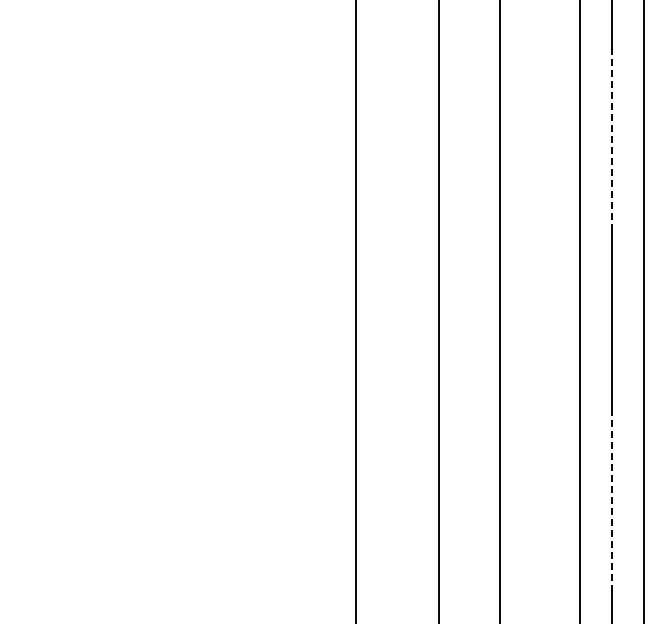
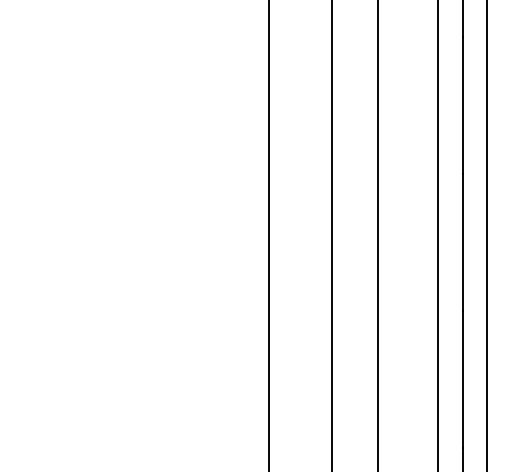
line: (611, 139) -> (462, 105), dashed -> solid
line: (611, 501) -> (462, 379), dashed -> solid

